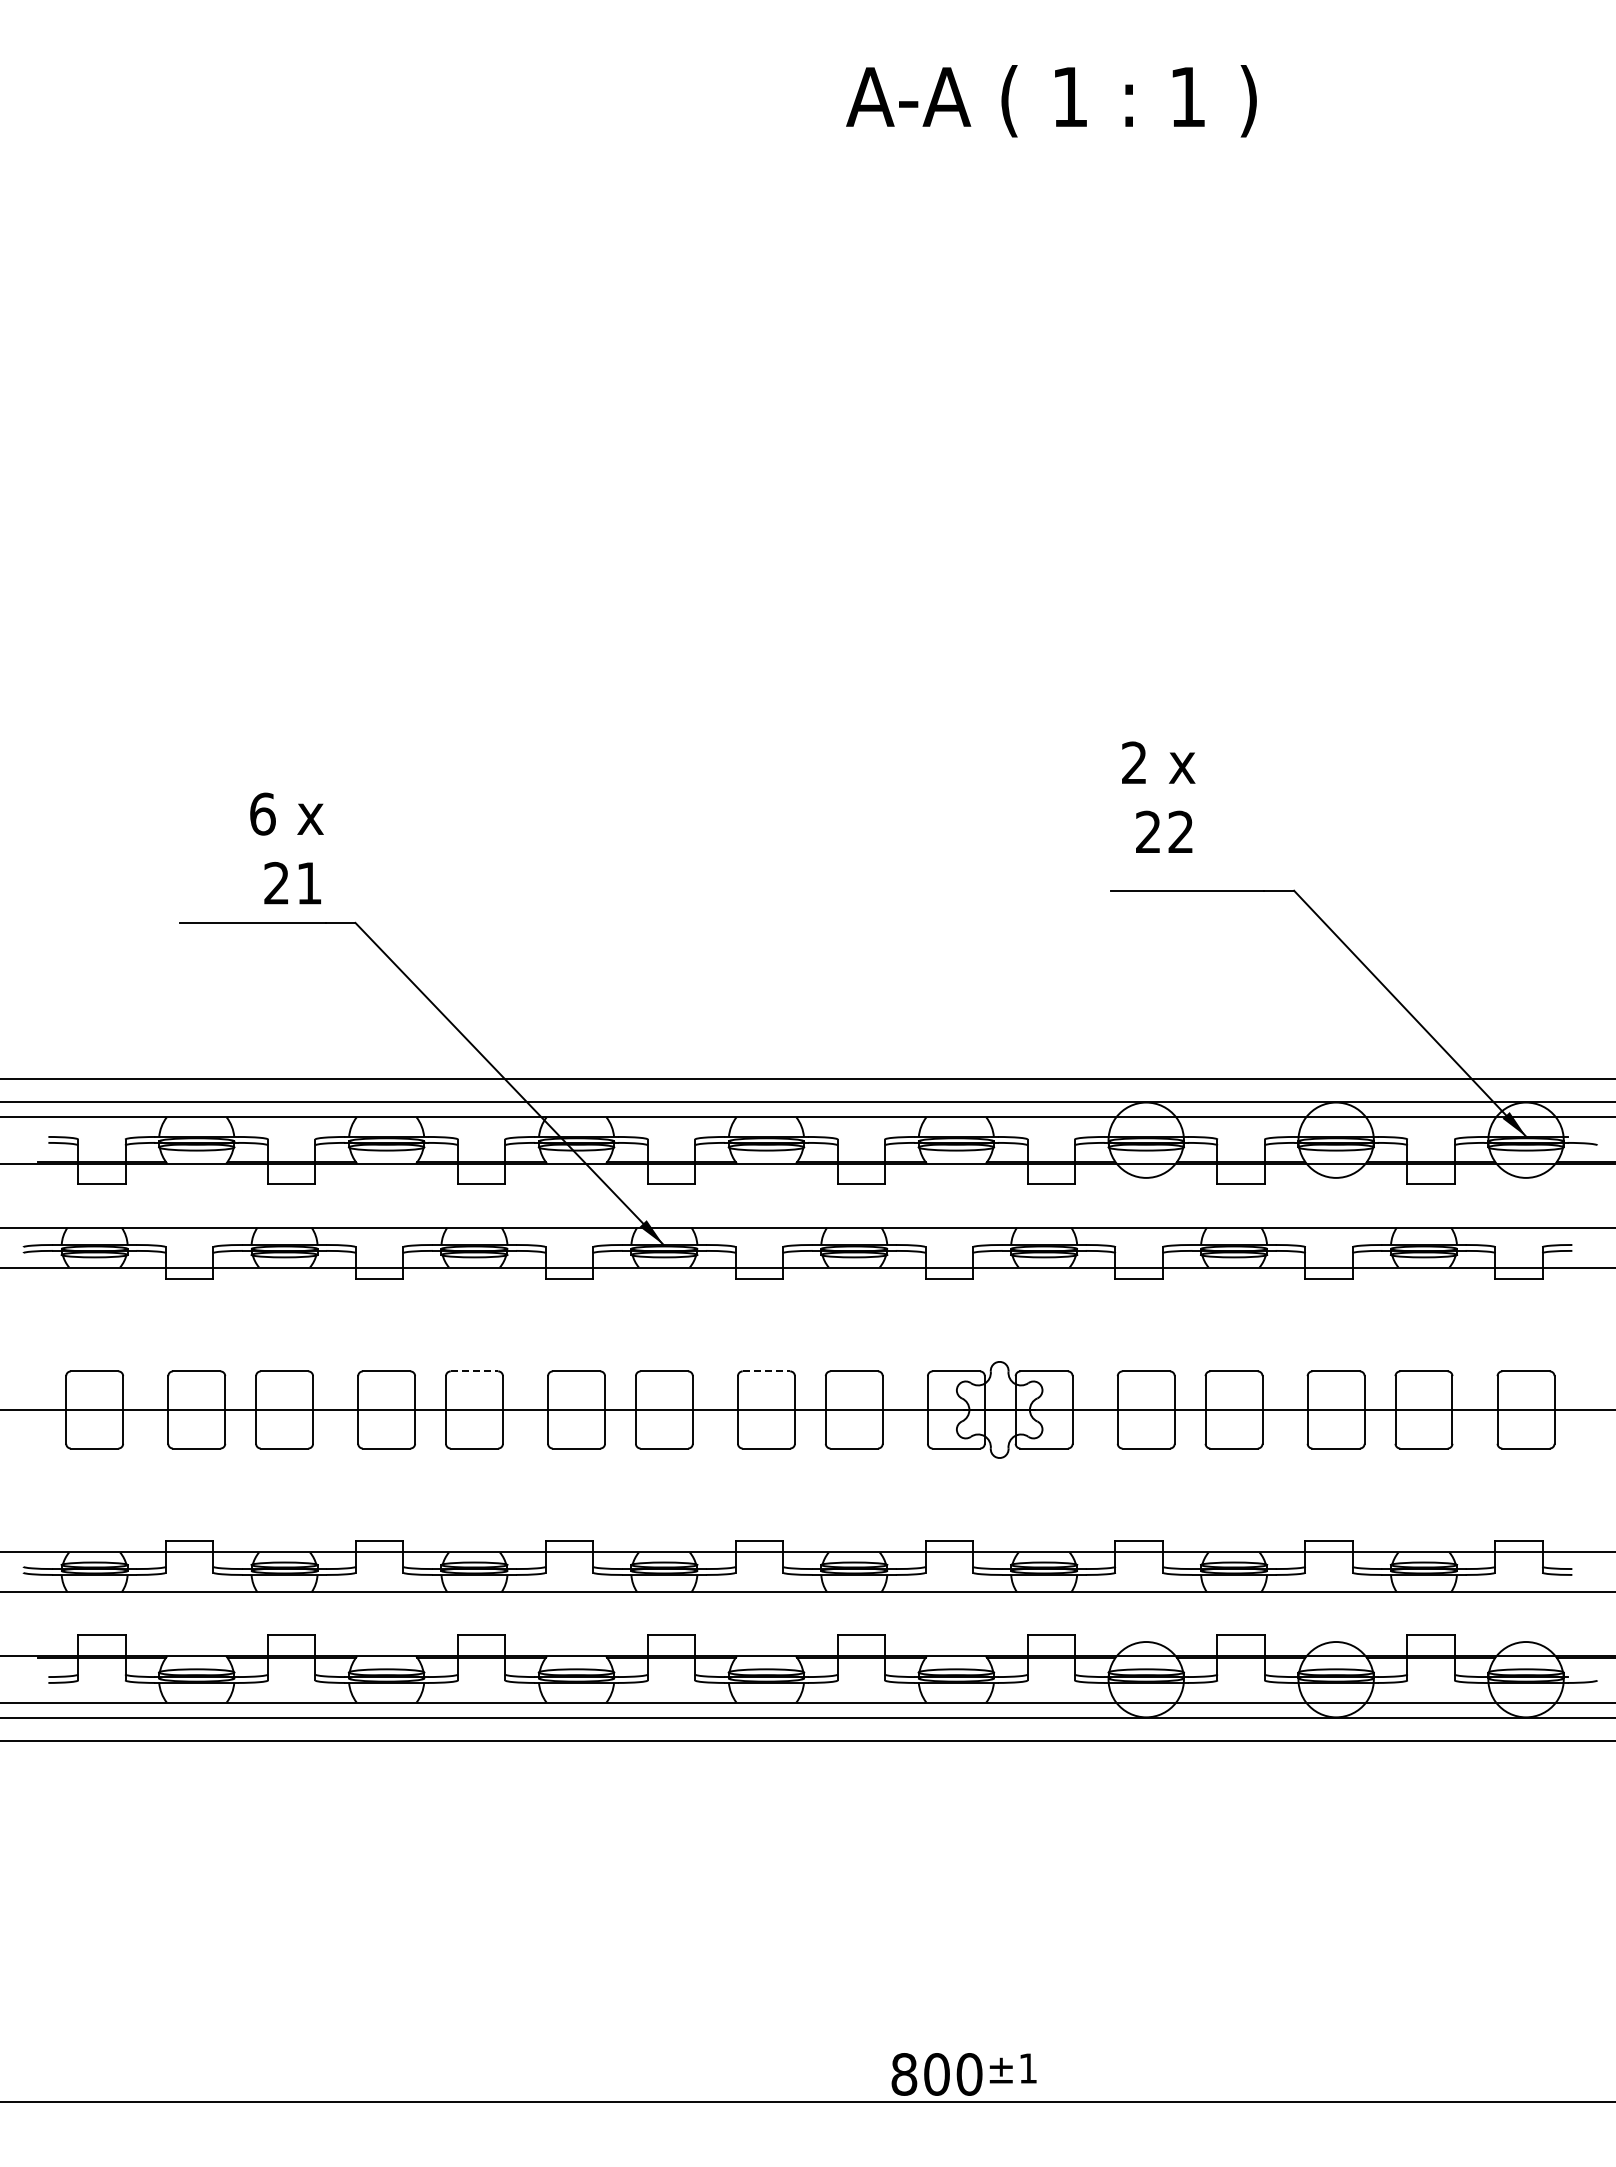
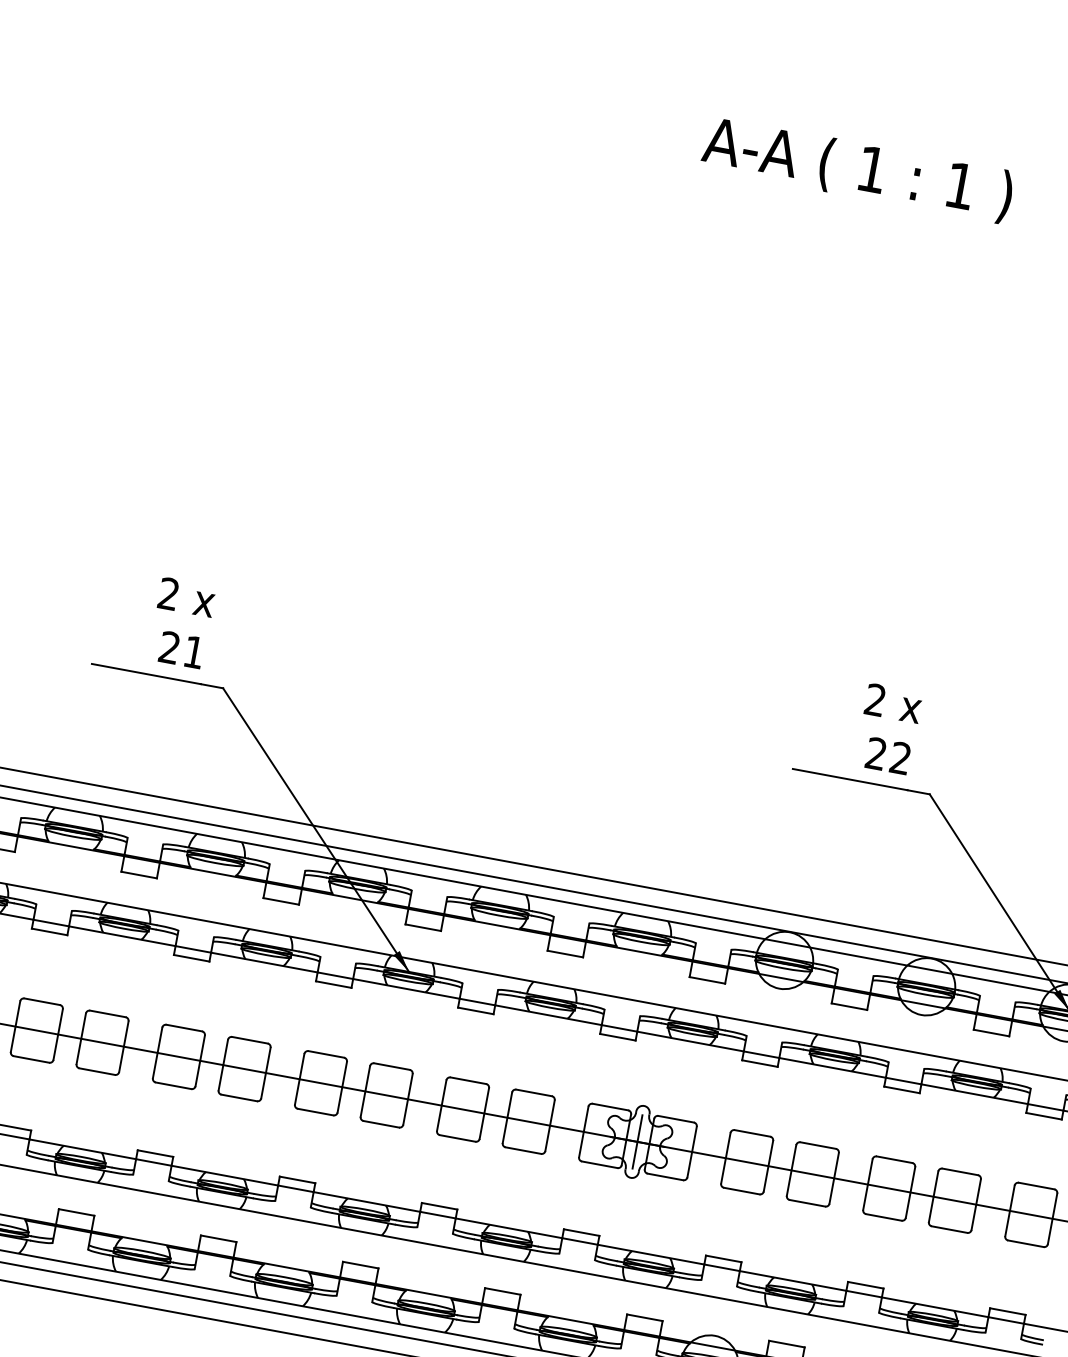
text: (1158, 796) -> (888, 728), moved
text: (262, 813) -> (168, 593), 6 -> 2
line: (474, 1371) -> (249, 1040), dashed -> solid
line: (766, 1371) -> (468, 1080), dashed -> solid
line: (999, 1409) -> (637, 1141), added

